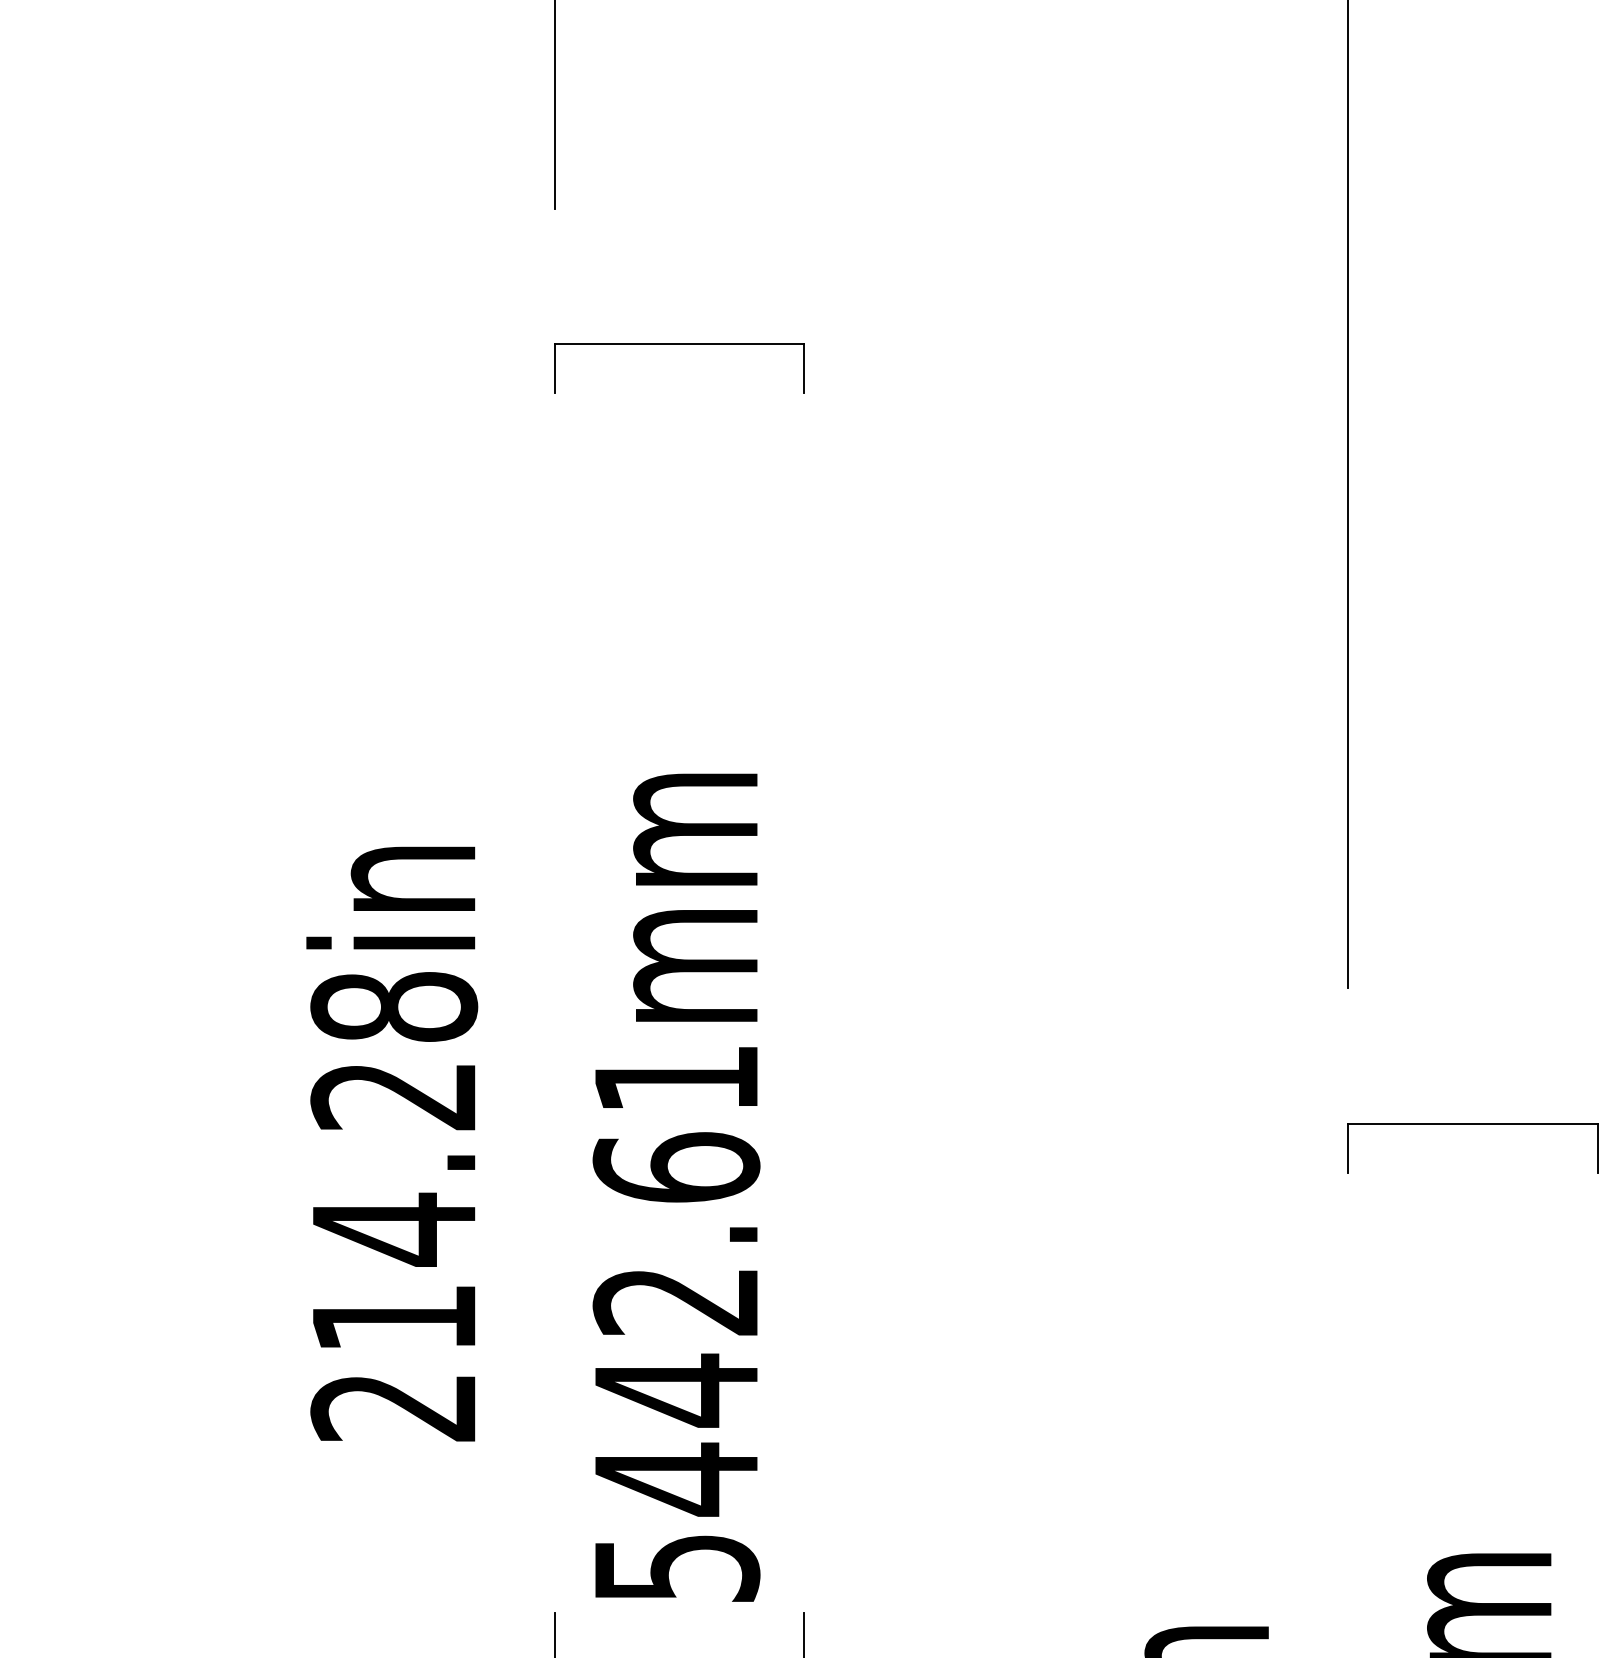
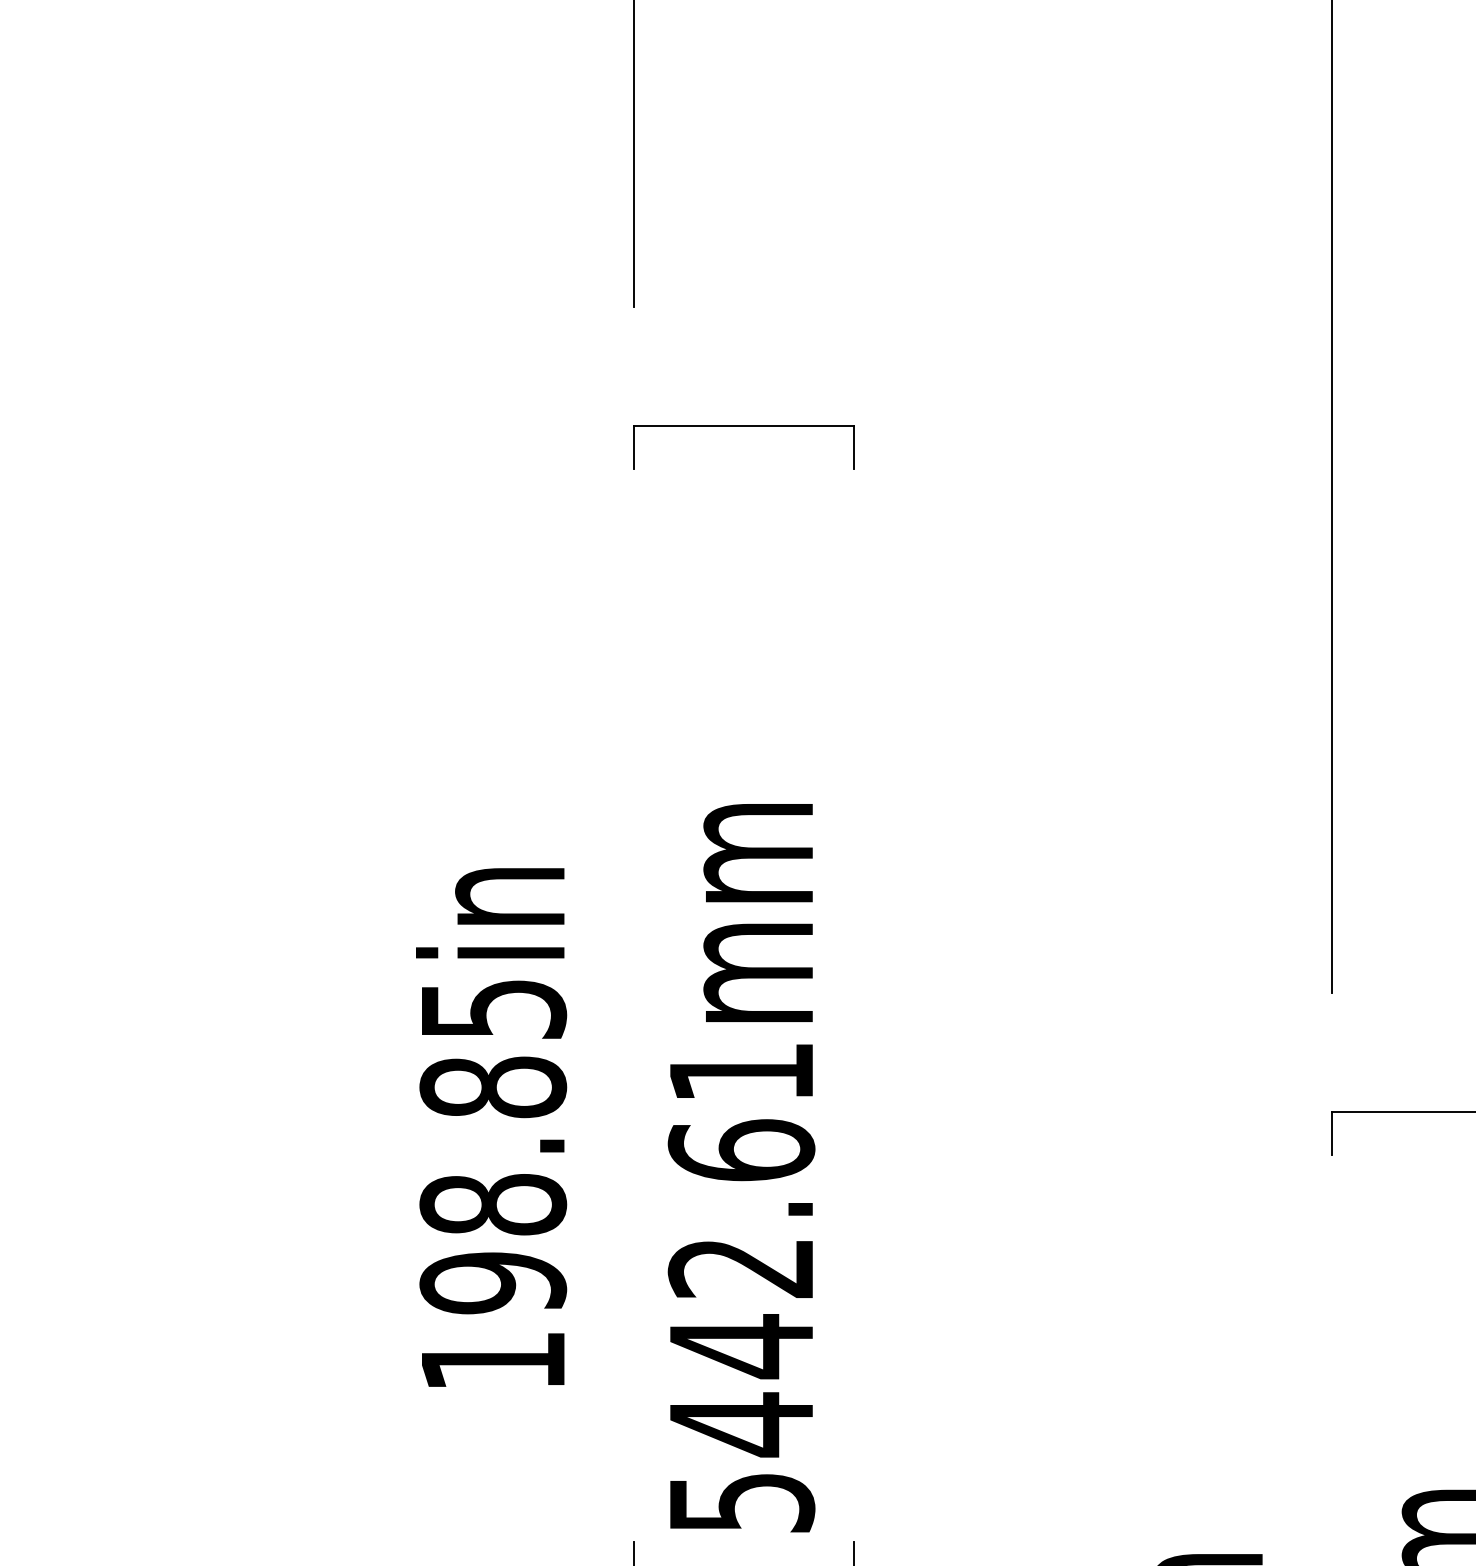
text: (394, 1206) -> (493, 1184), 214.28in -> 198.85in

